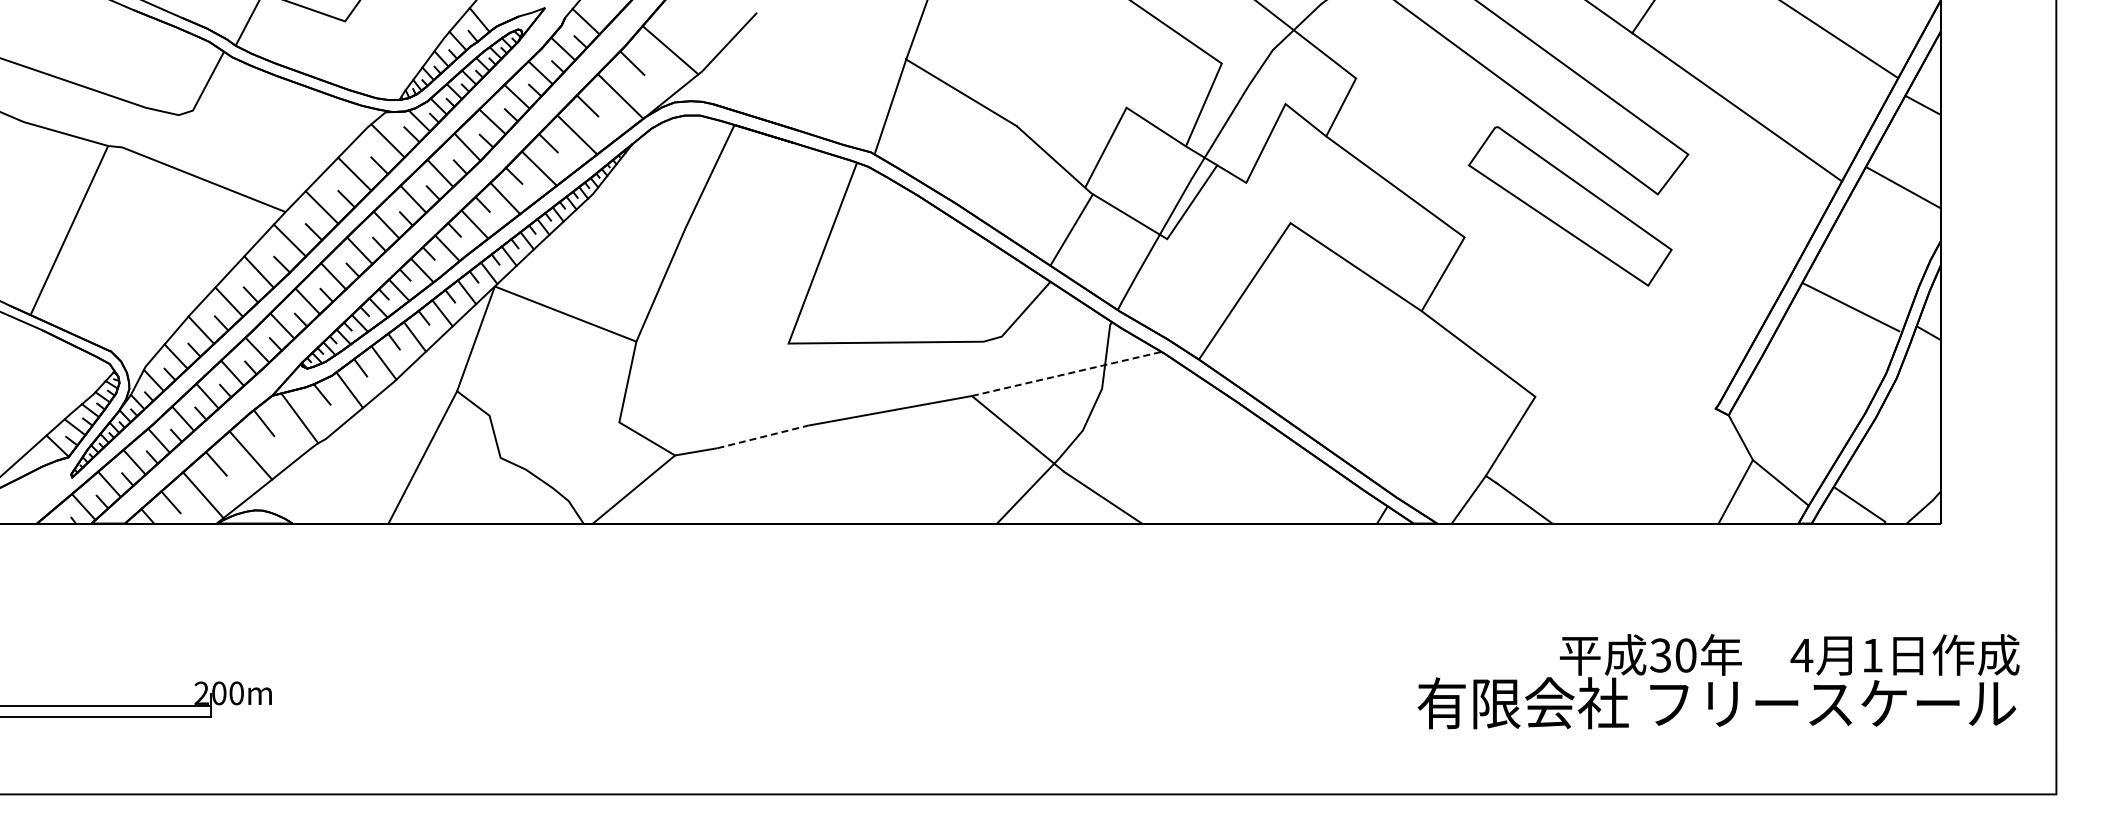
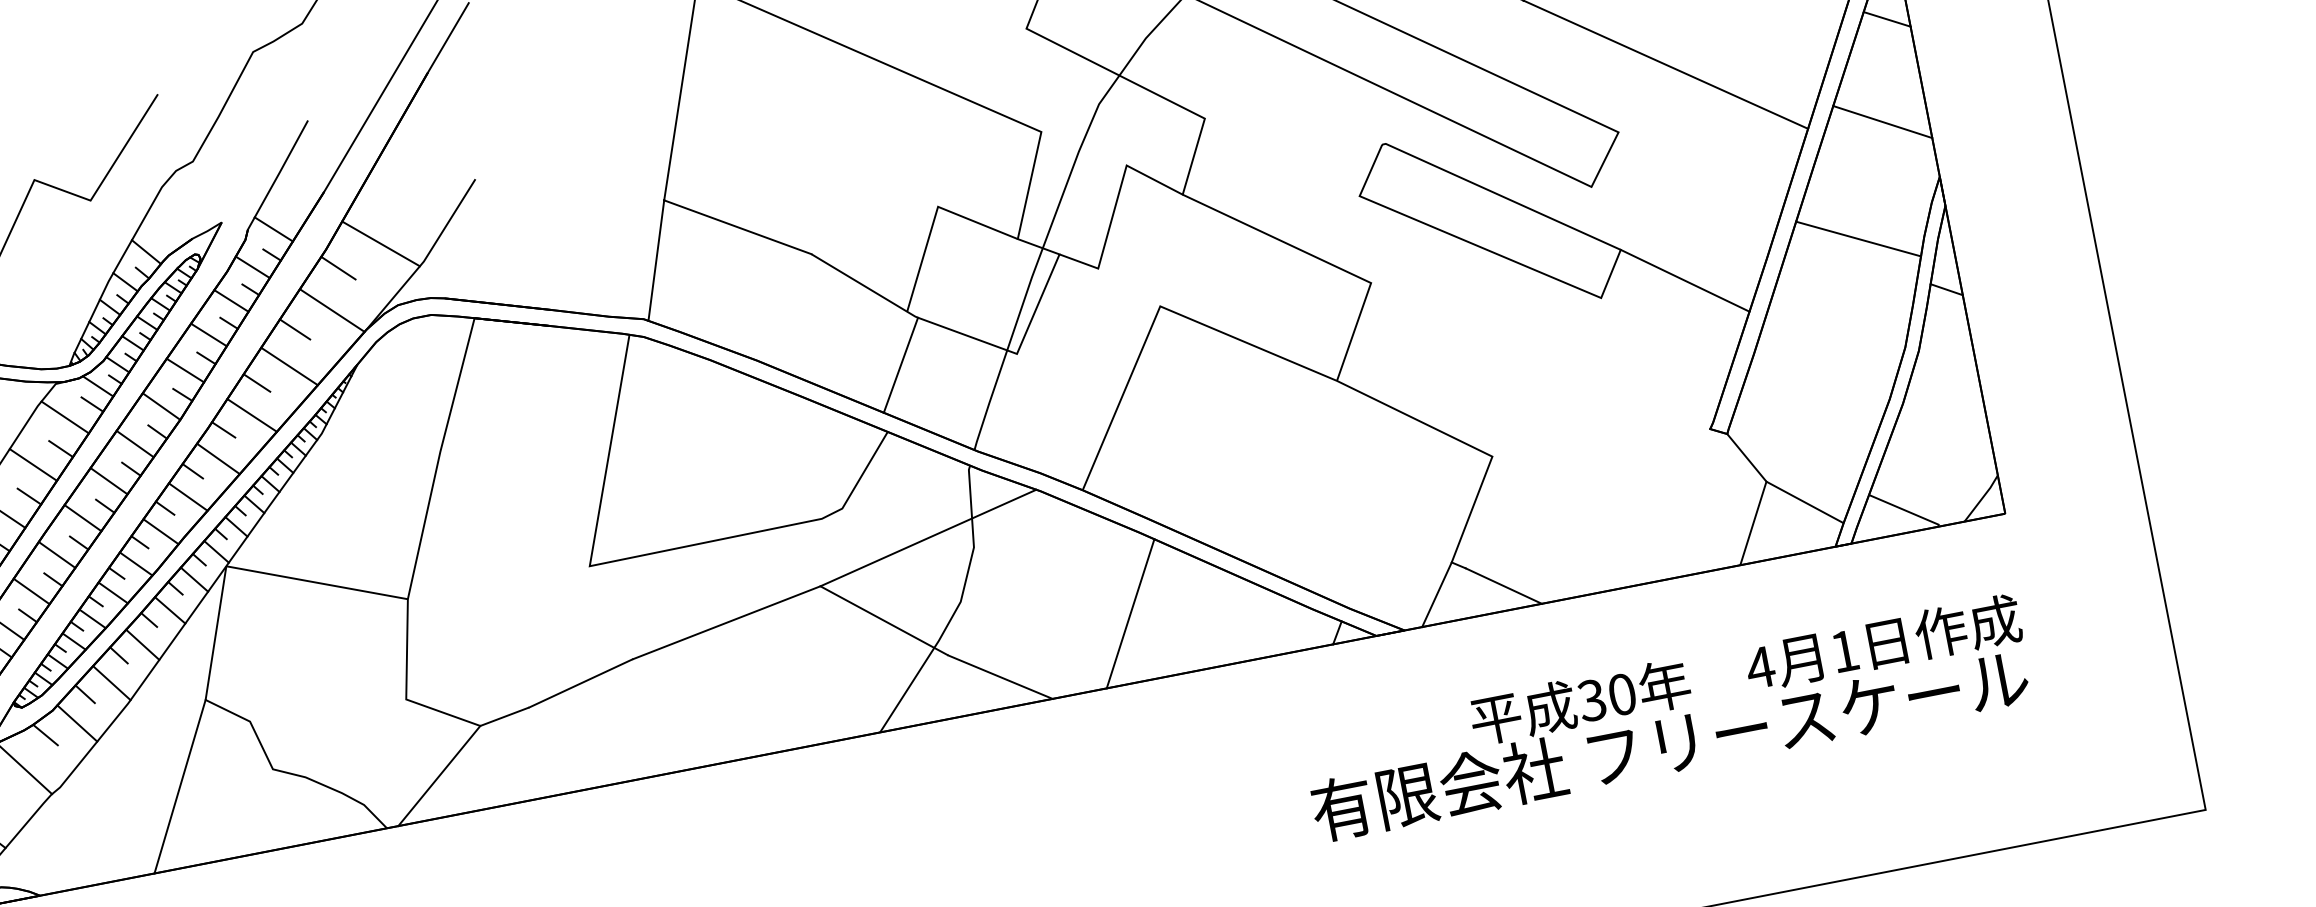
line: (1718, 284) -> (1684, 280), added
line: (1851, 307) -> (1858, 239), moved
line: (1067, 373) -> (929, 537), dashed -> solid
line: (762, 436) -> (580, 683), dashed -> solid
line: (1218, 466) -> (1130, 613), added
text: (1718, 681) -> (1667, 718), moved

